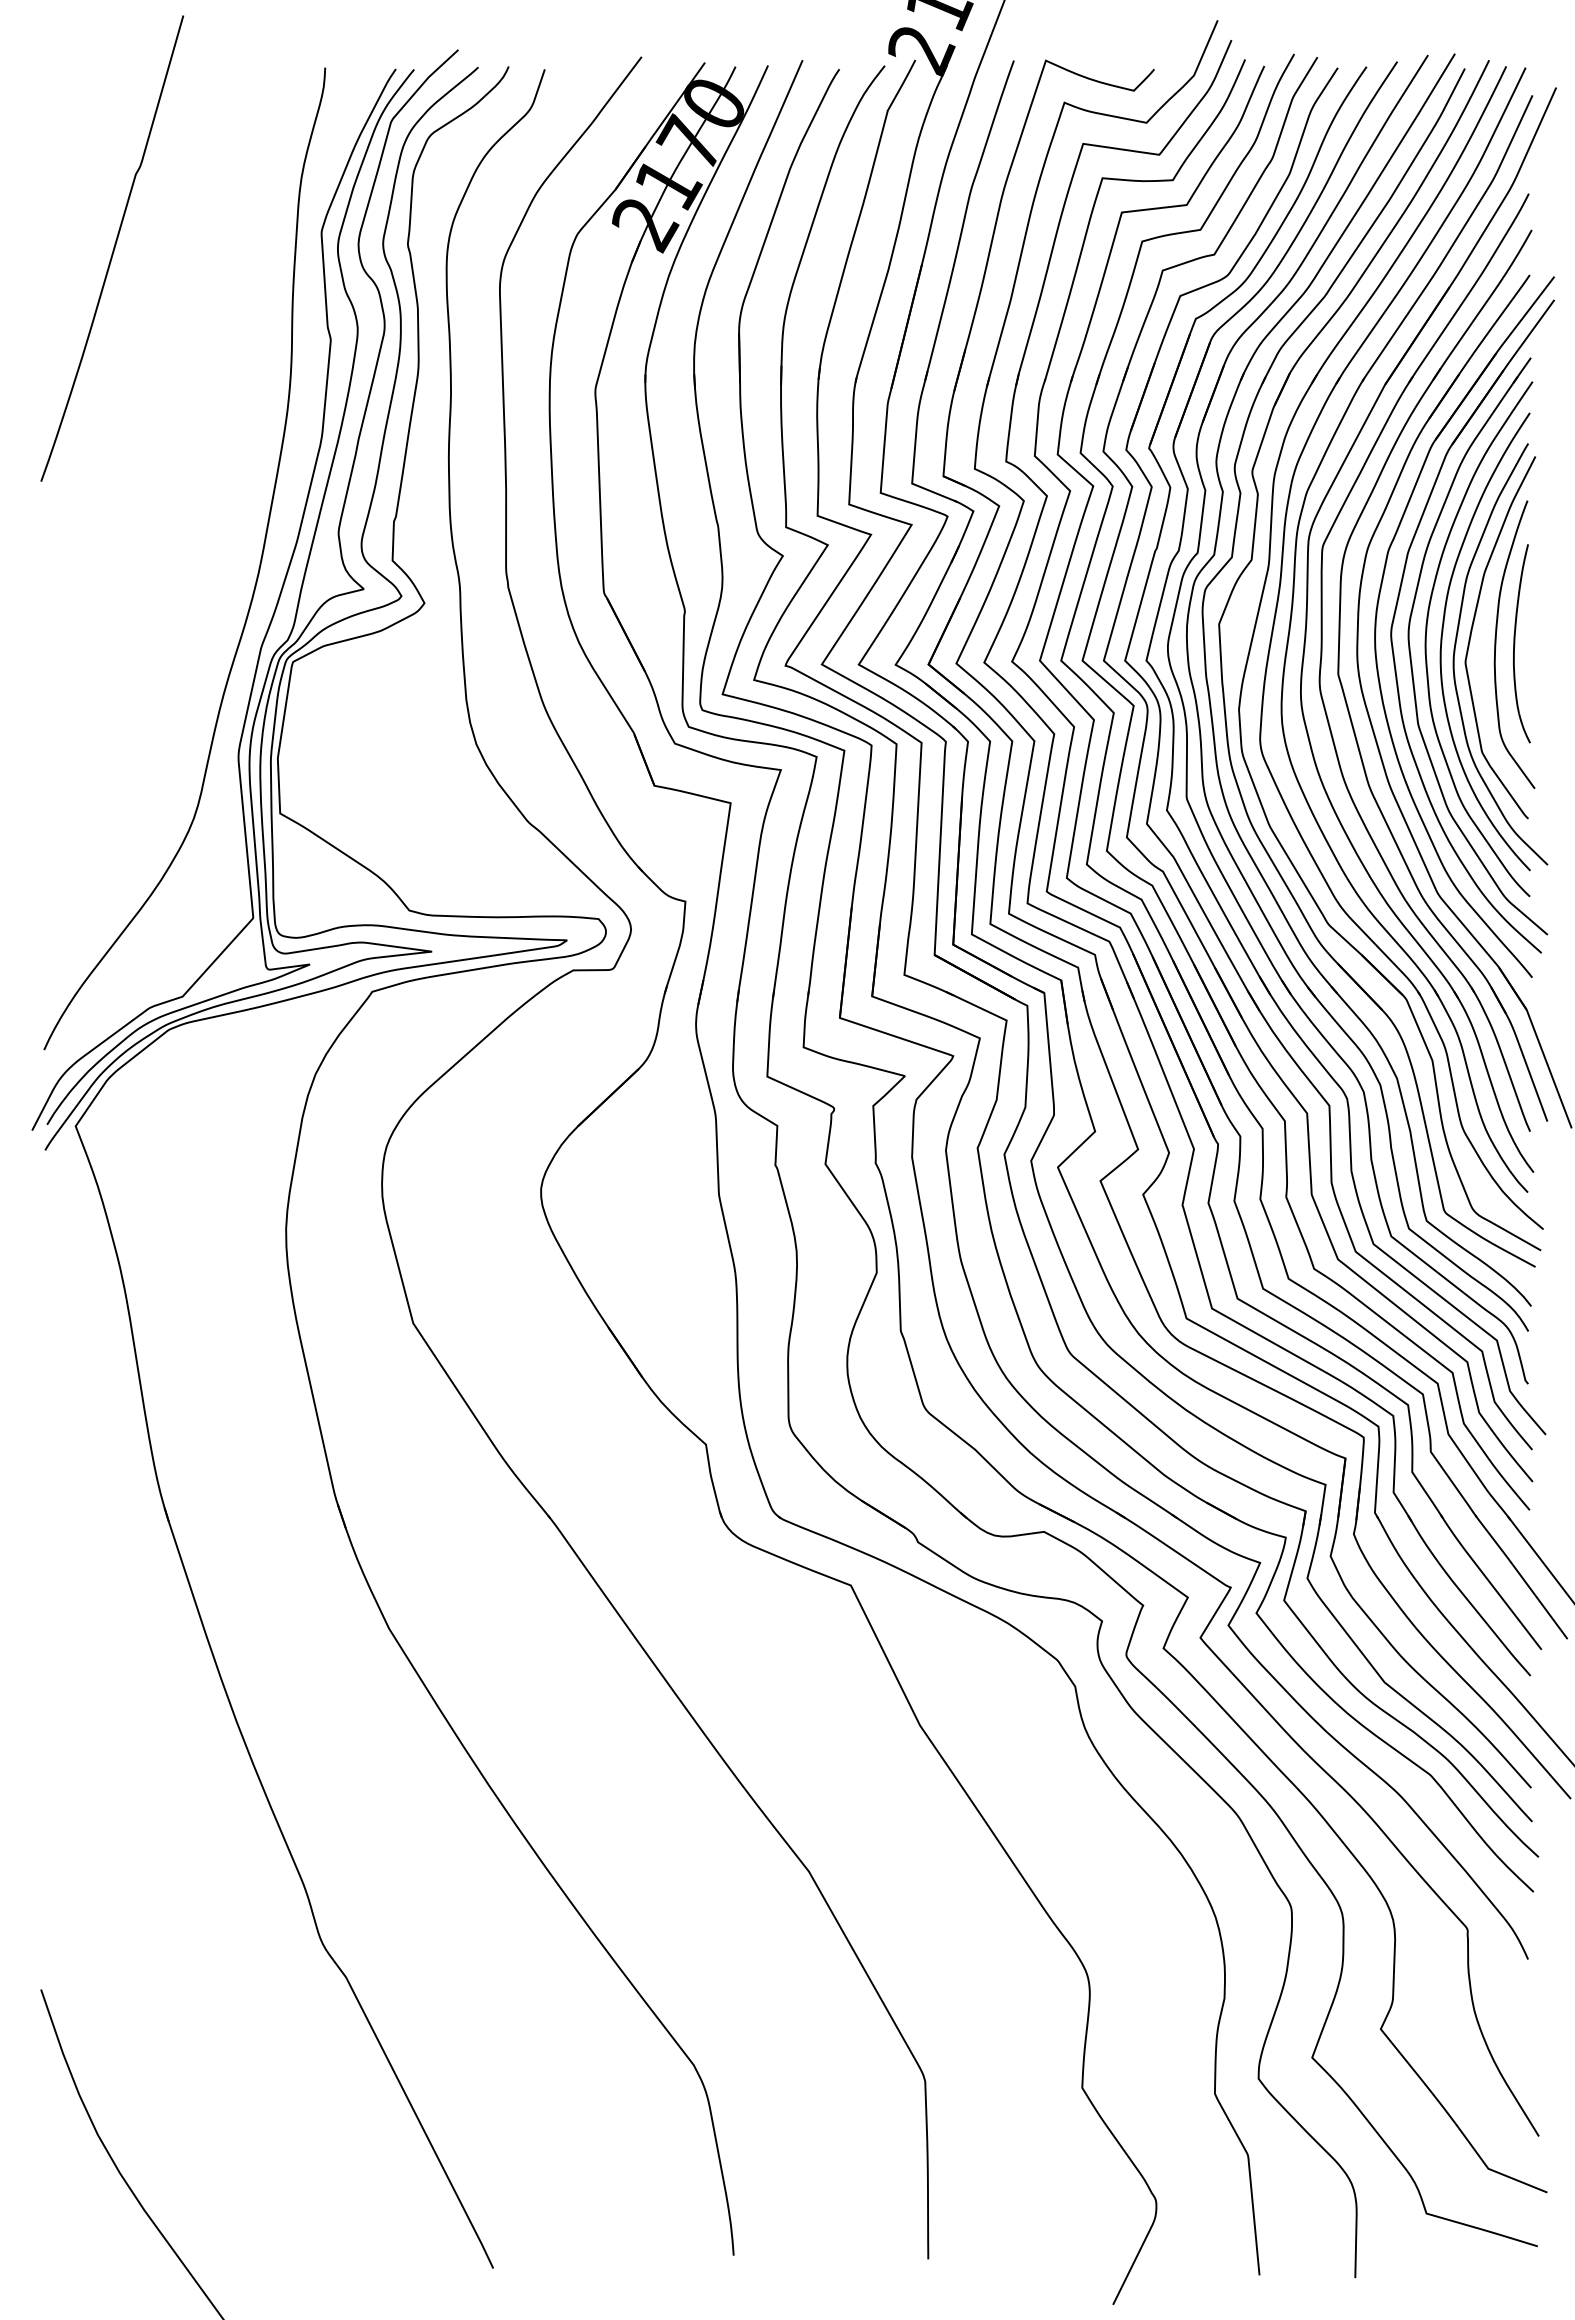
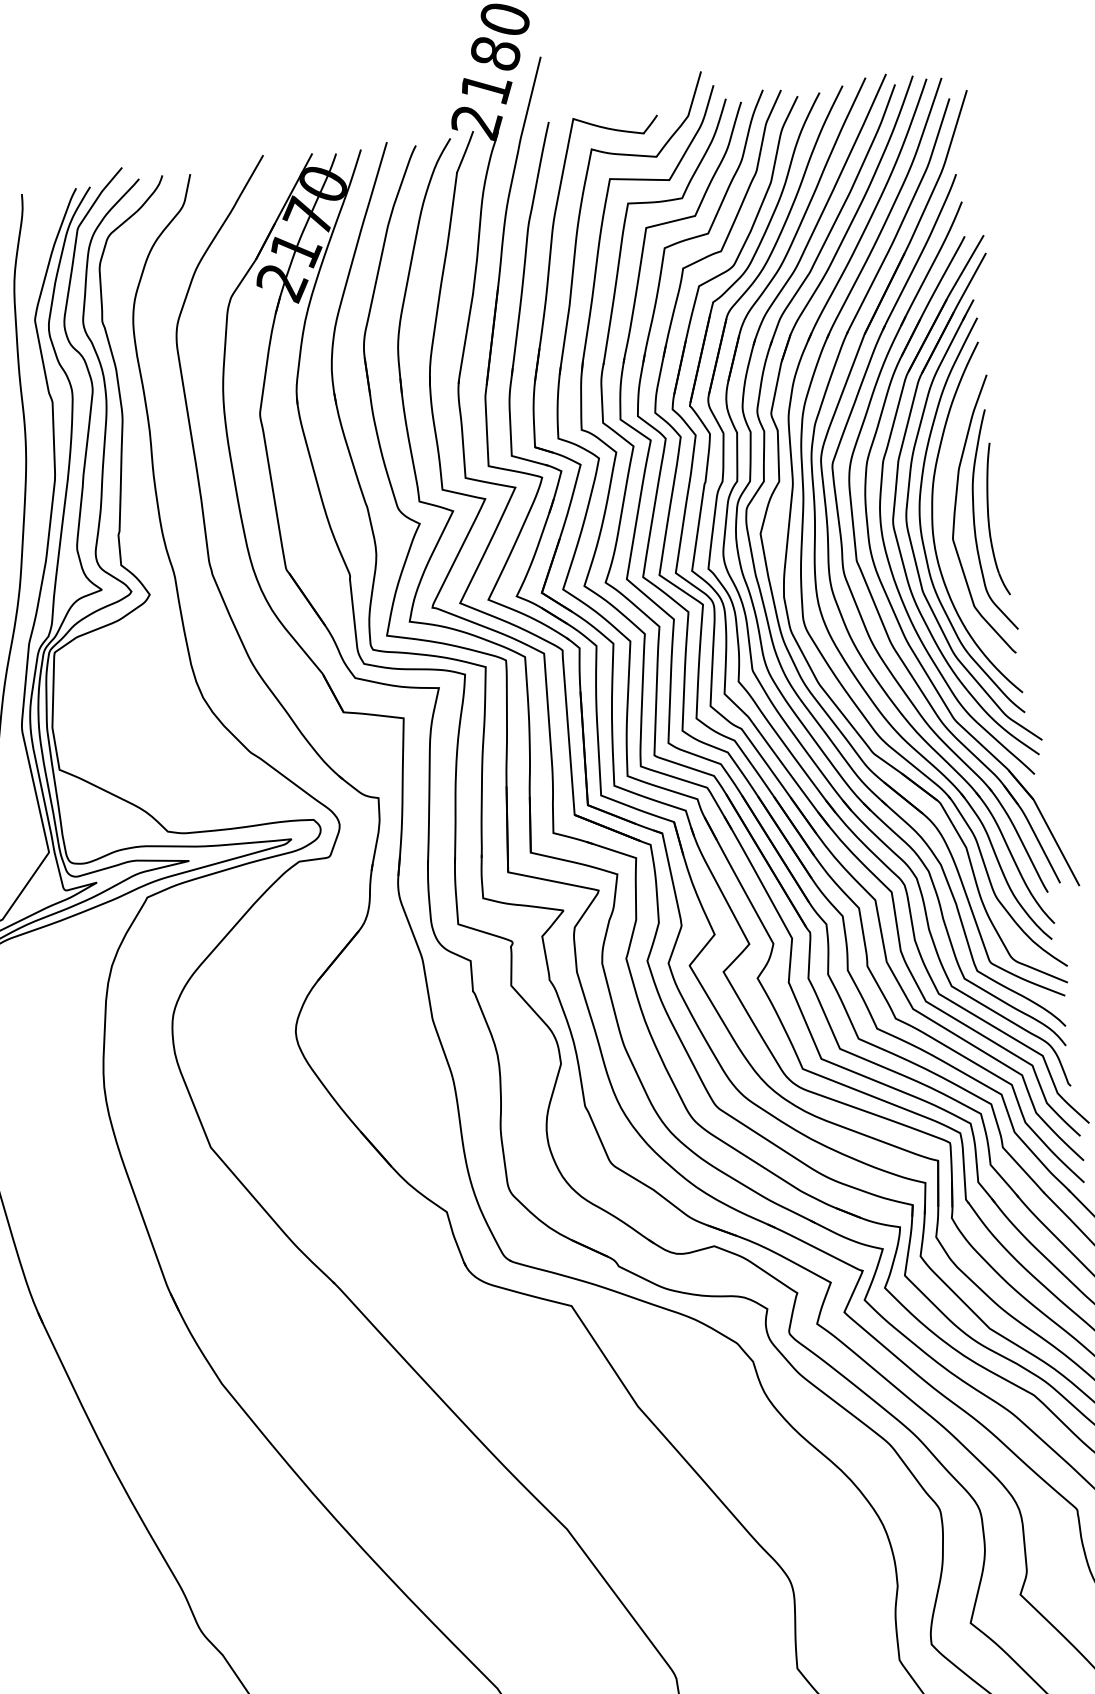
curve: (1456, 645) -> (944, 527), removed

